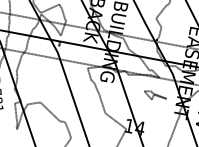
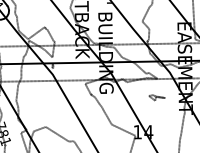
part: (154, 95) -> (156, 97), size x0.7

